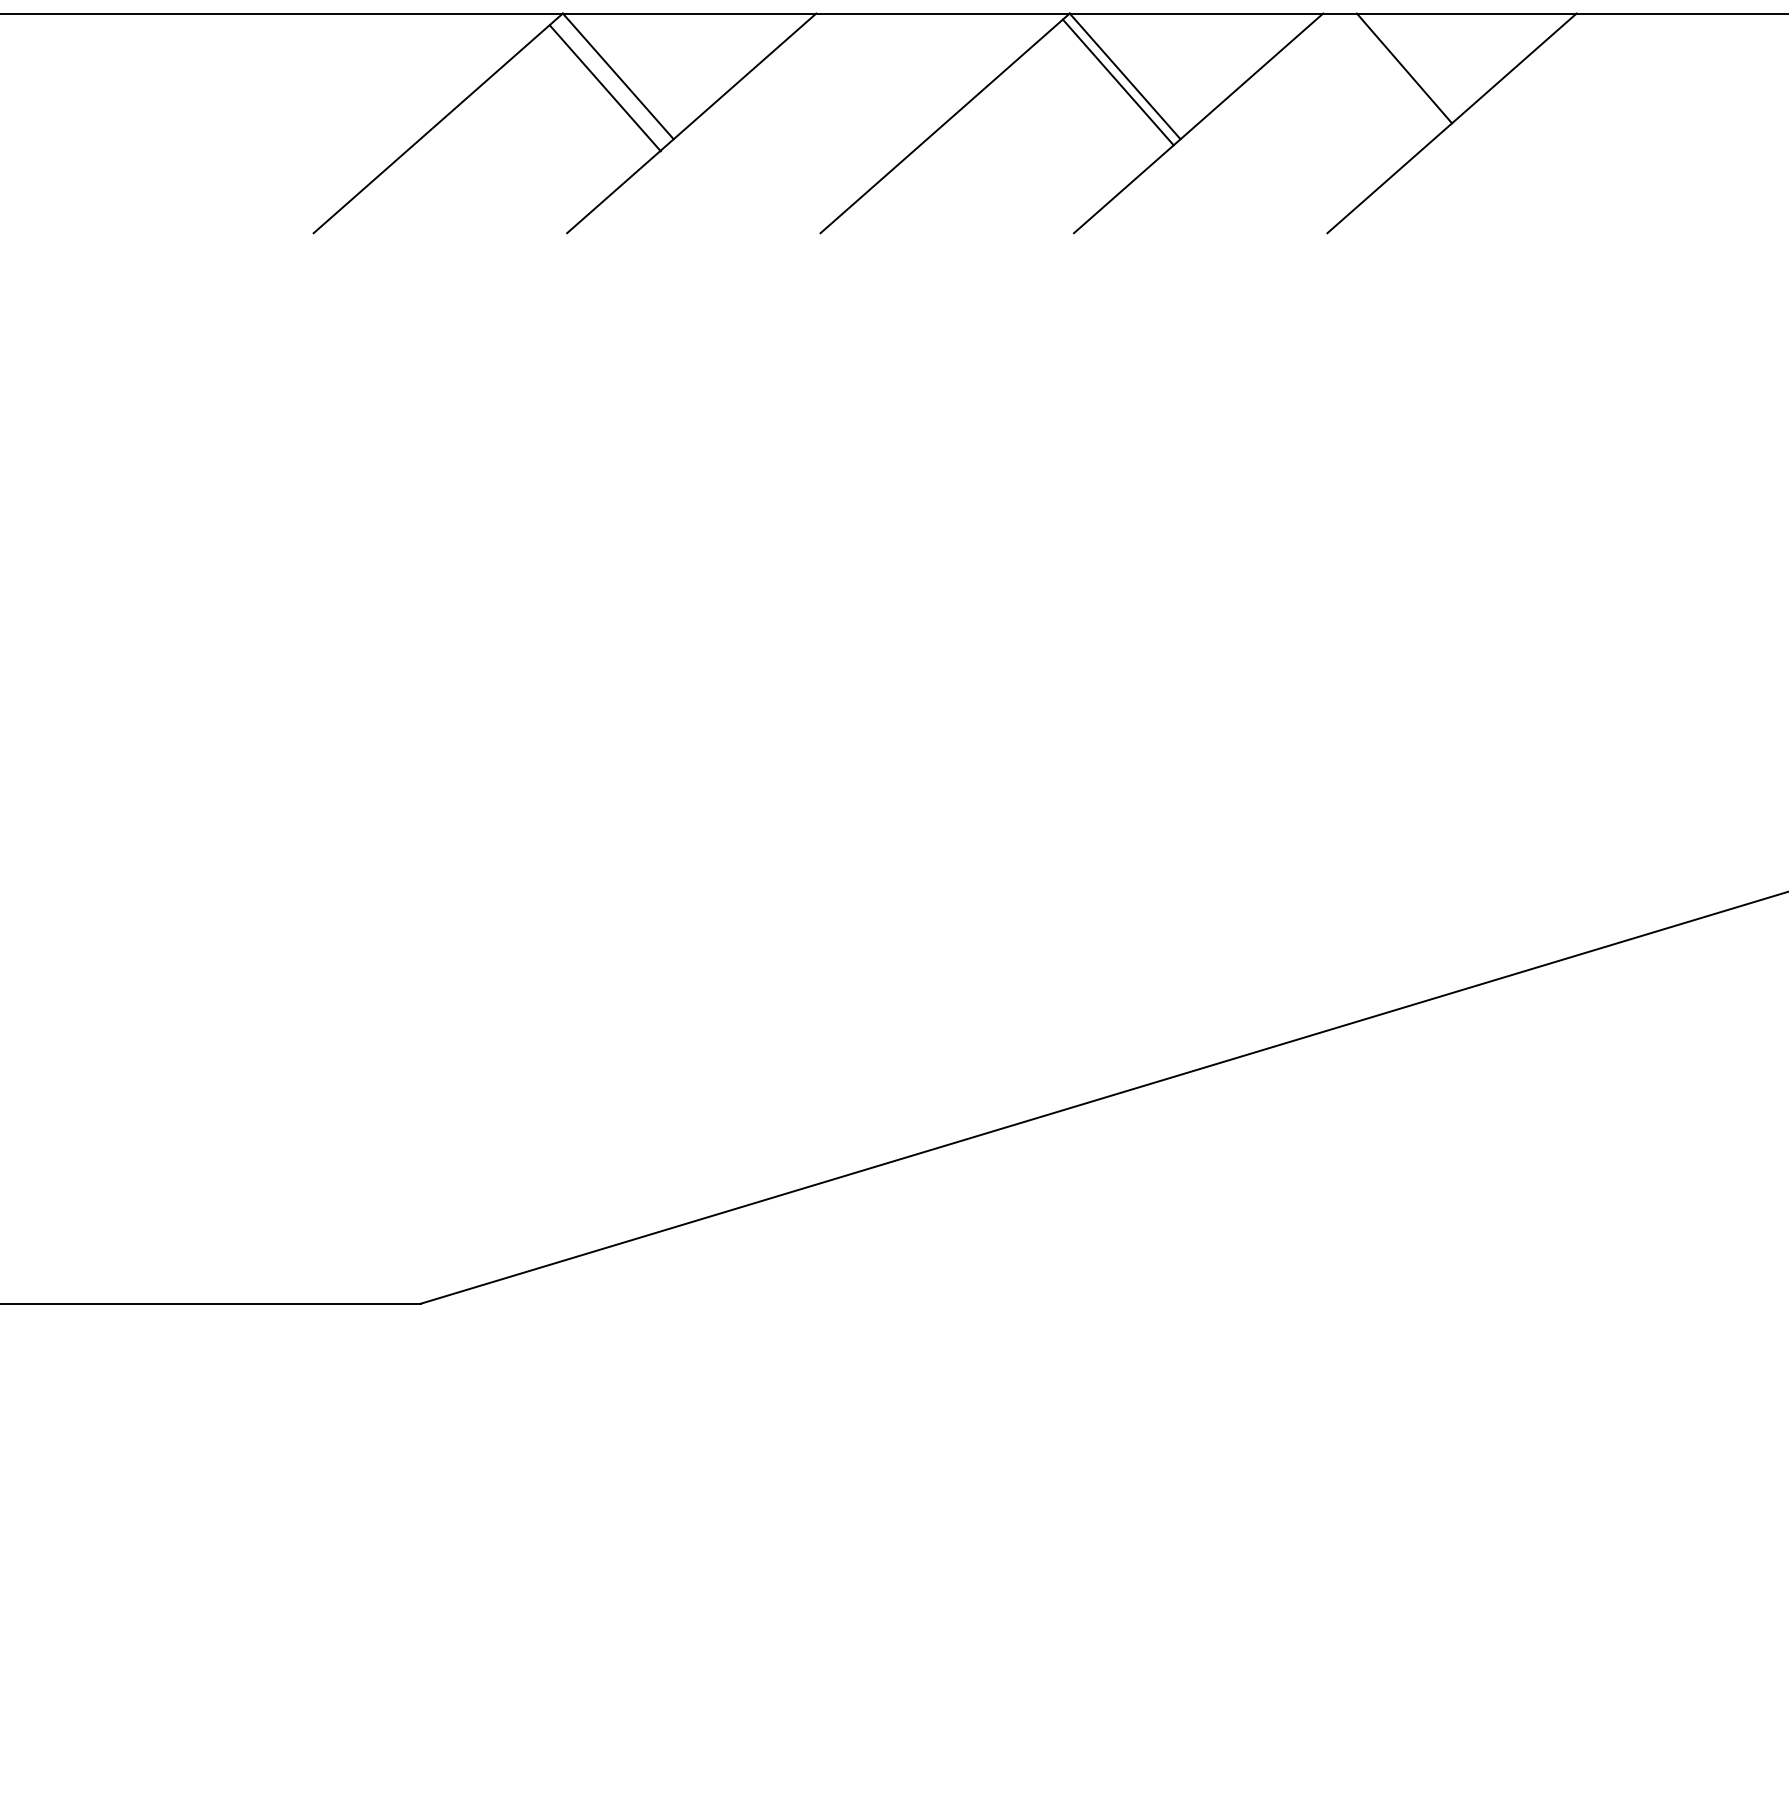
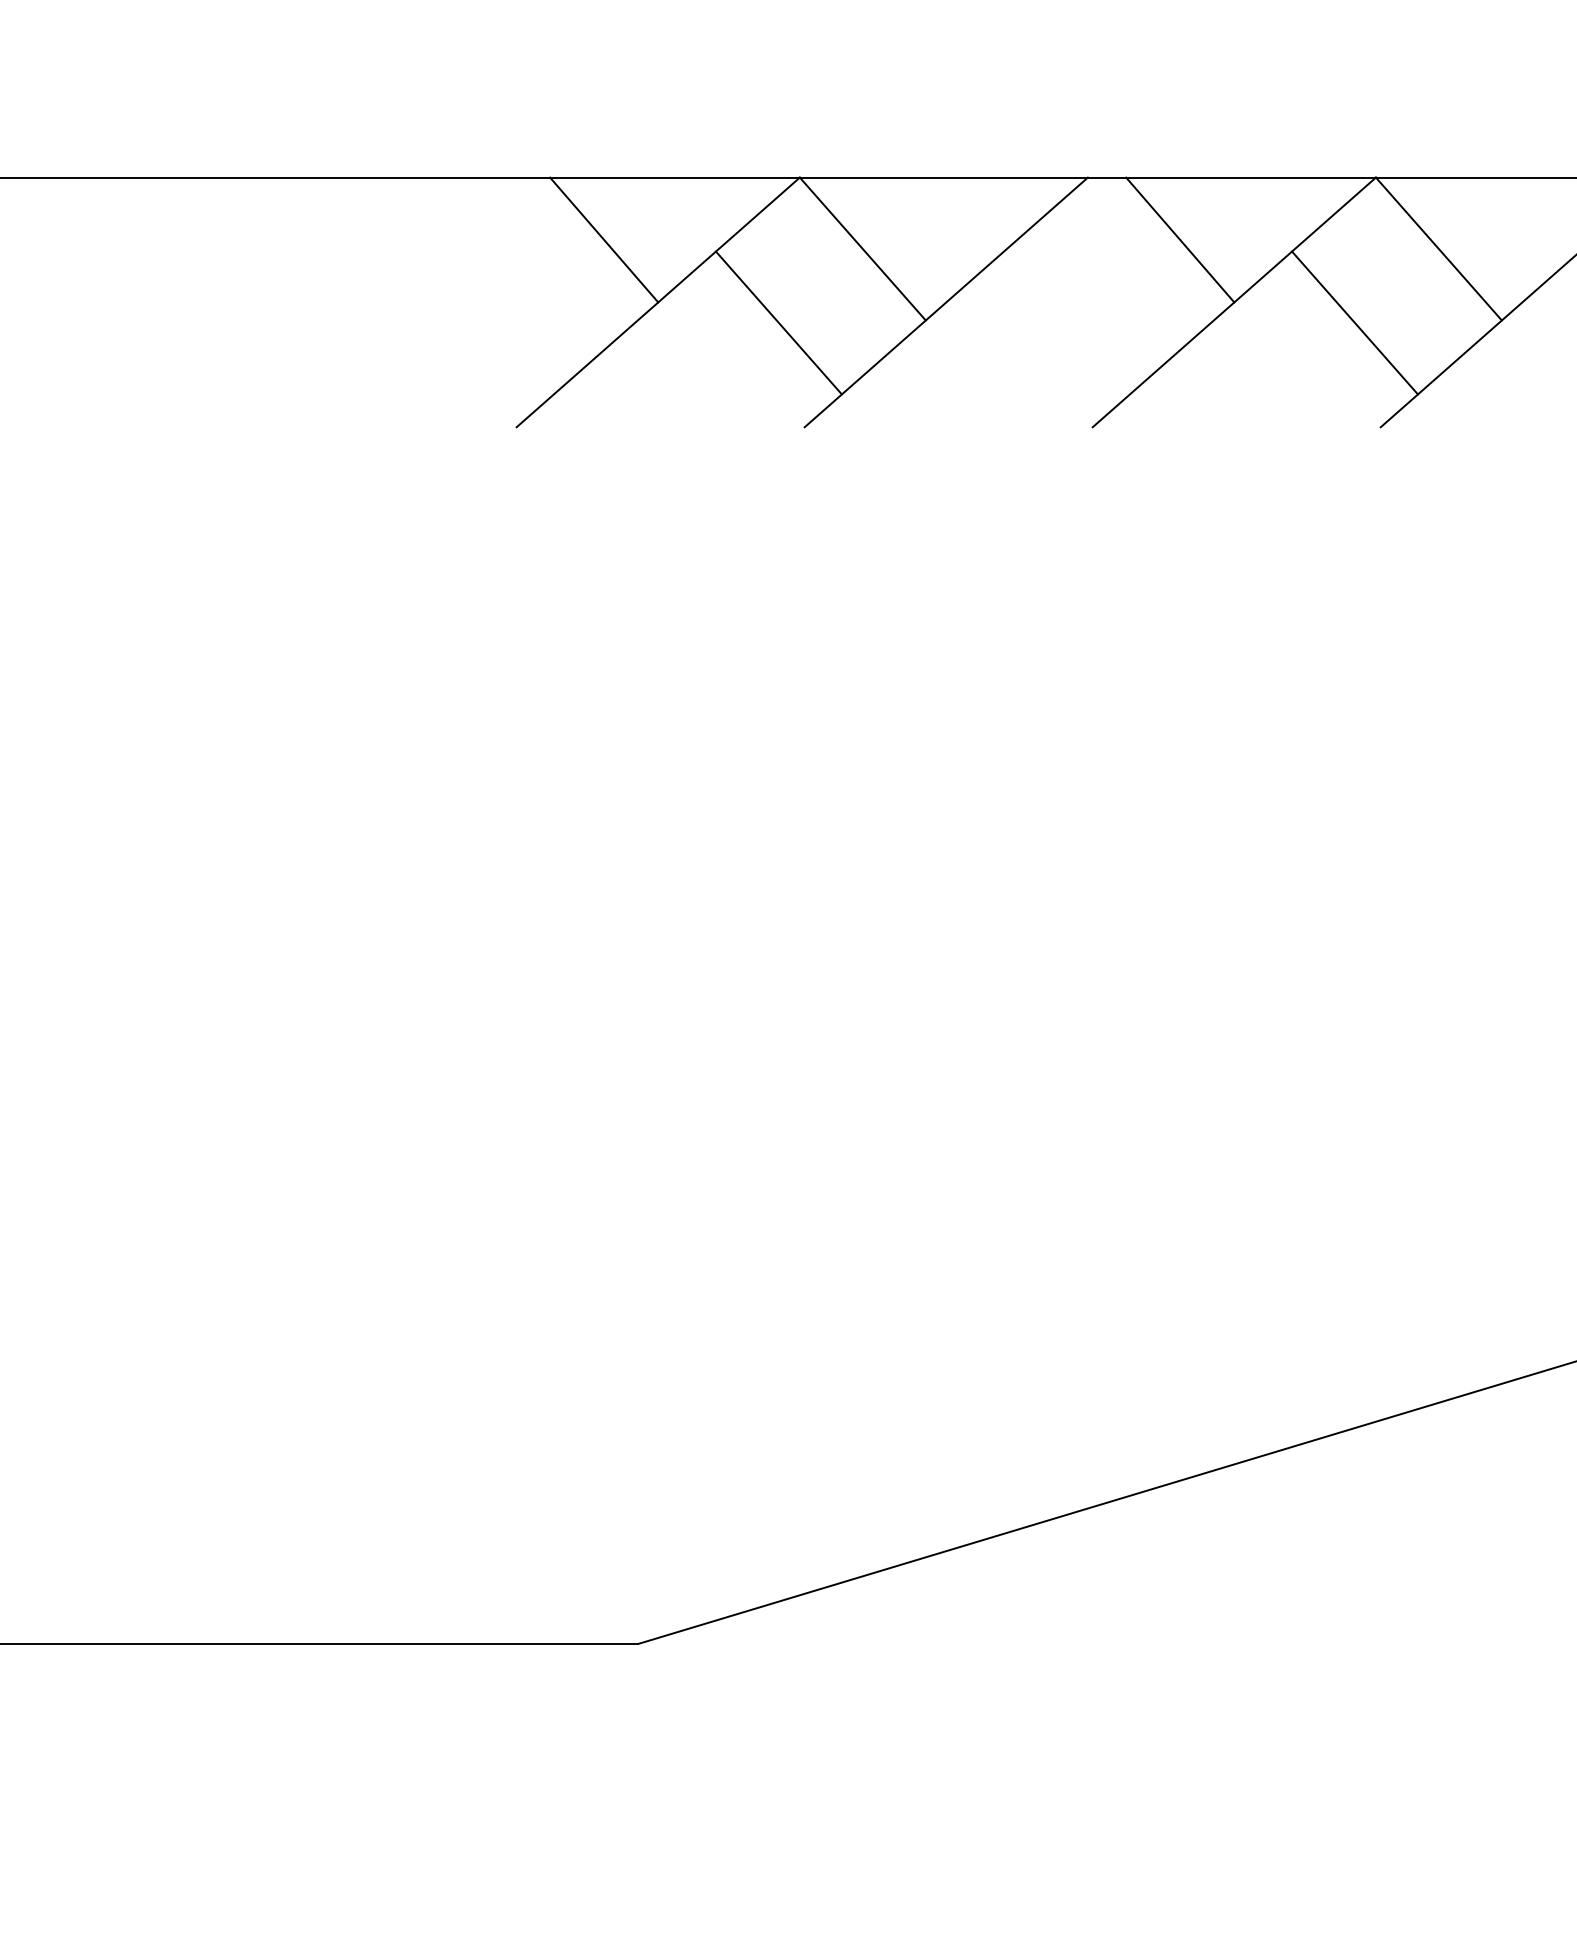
line: (390, 68) -> (603, 240), added
line: (897, 68) -> (1180, 240), added
line: (1117, 82) -> (1354, 323), moved
line: (605, 88) -> (778, 323), moved

